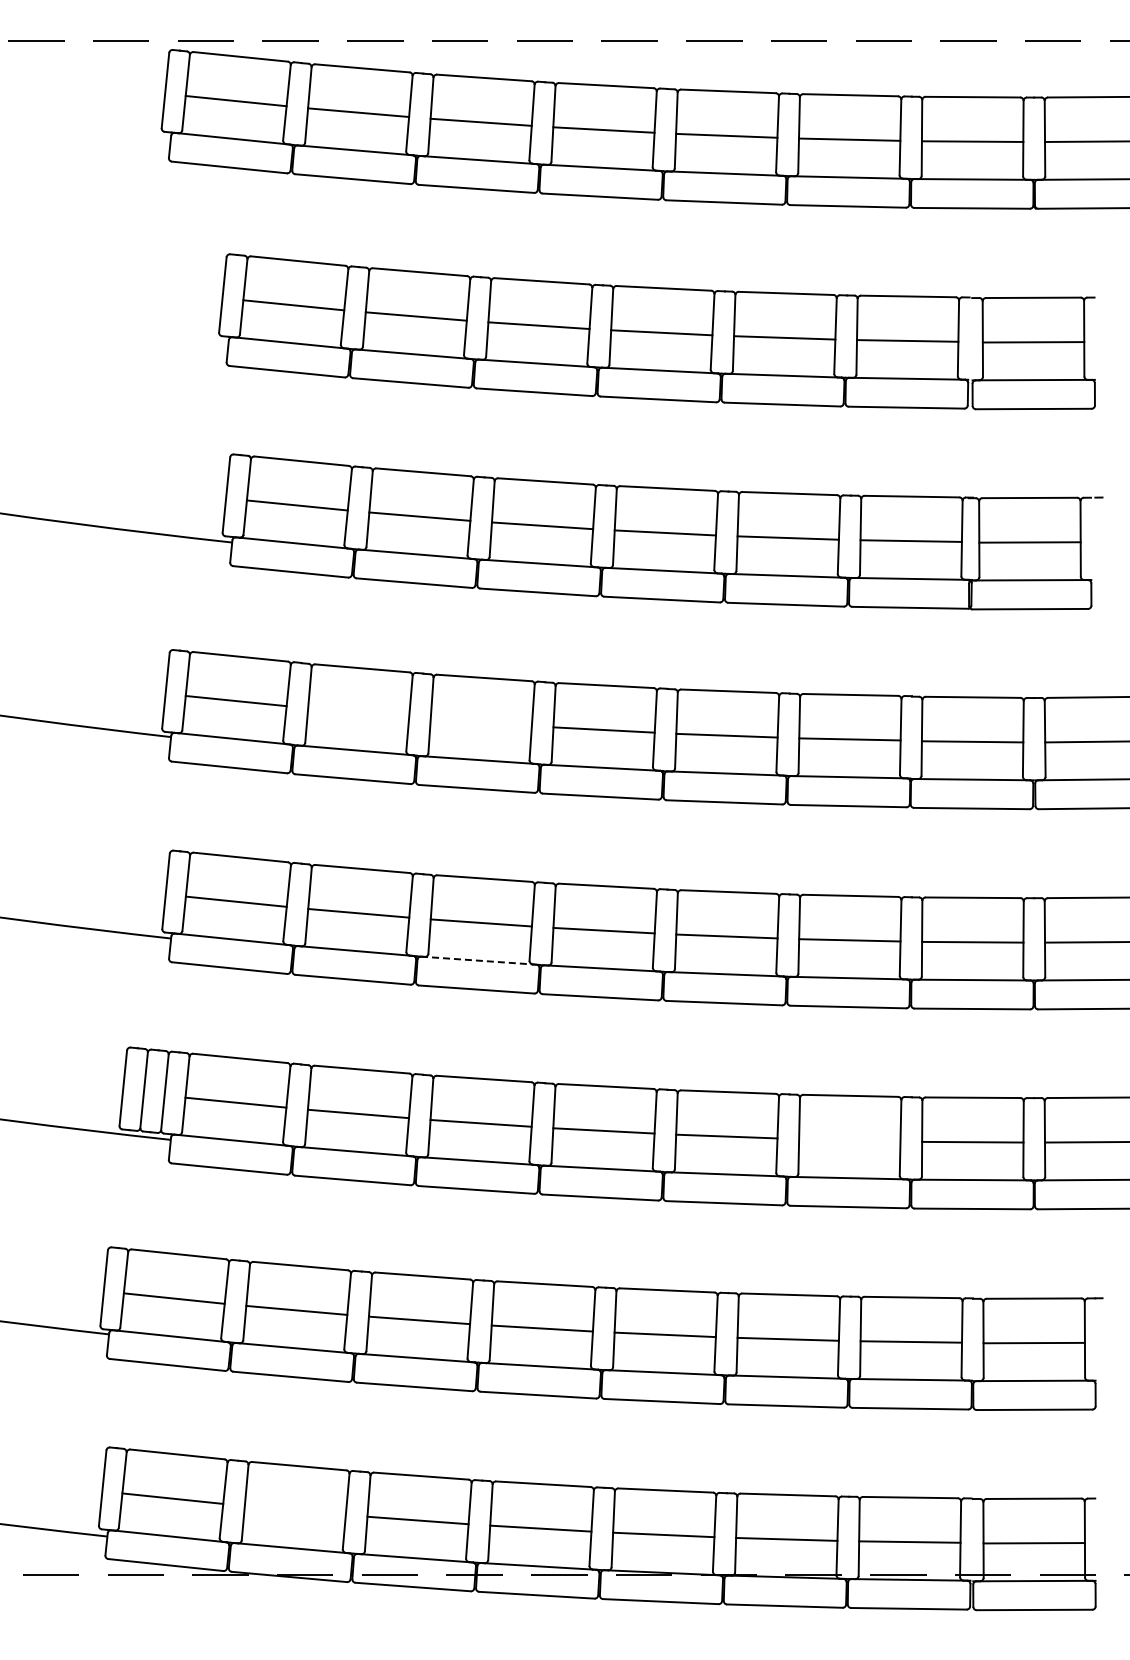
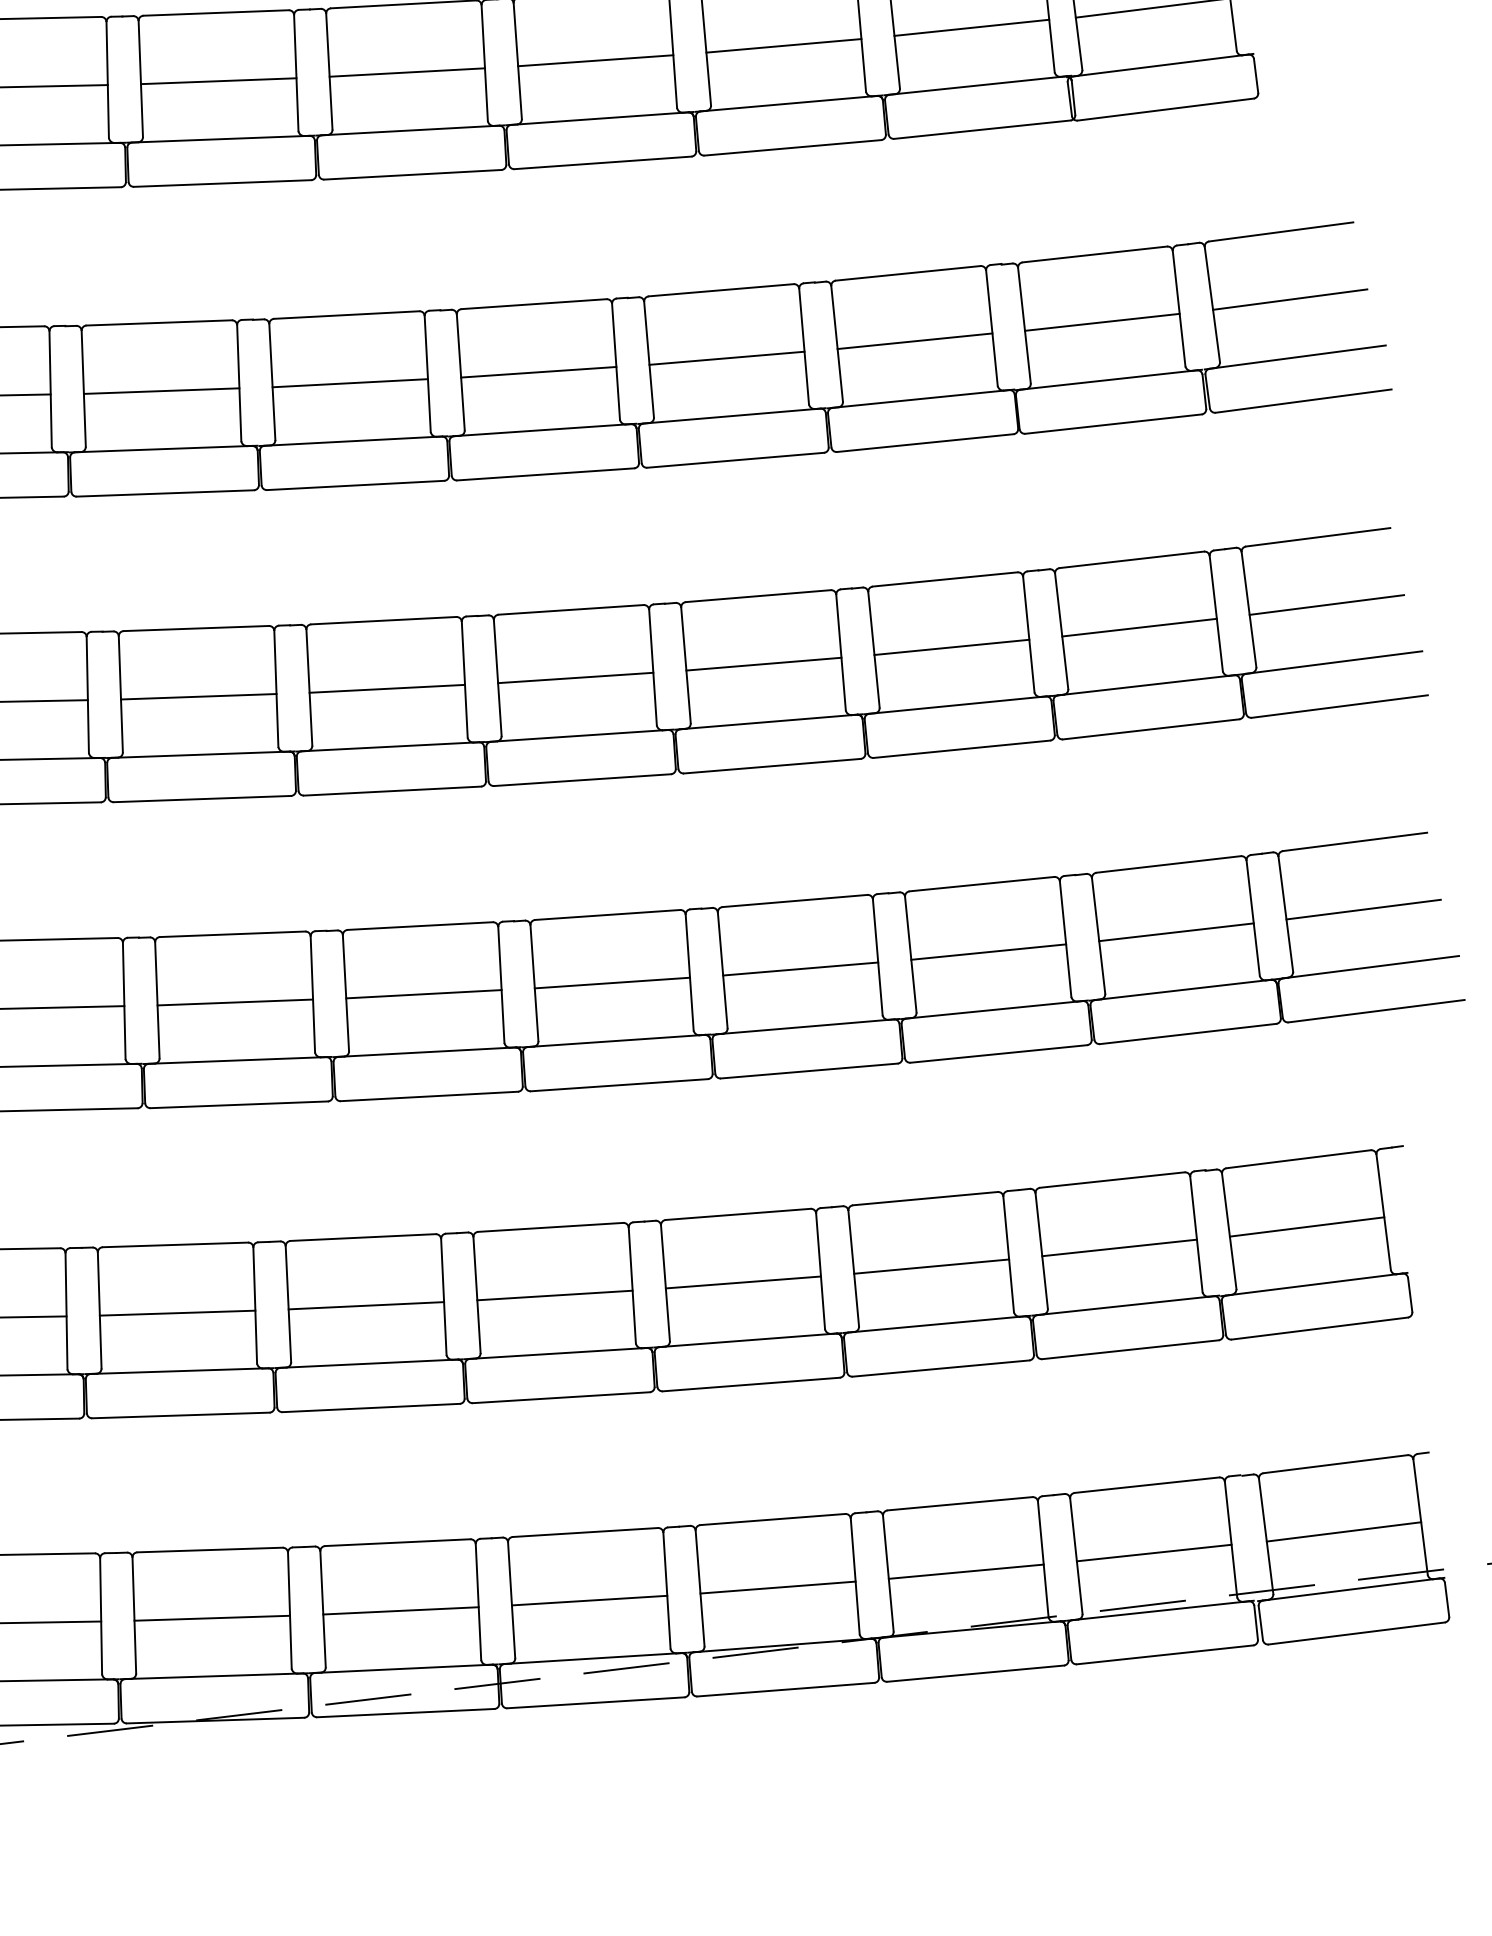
line: (358, 712) -> (161, 390), added
line: (480, 721) -> (348, 382), added
line: (478, 960) -> (389, 746), dashed -> solid
line: (849, 1140) -> (988, 952), added
line: (294, 1510) -> (210, 1618), added

